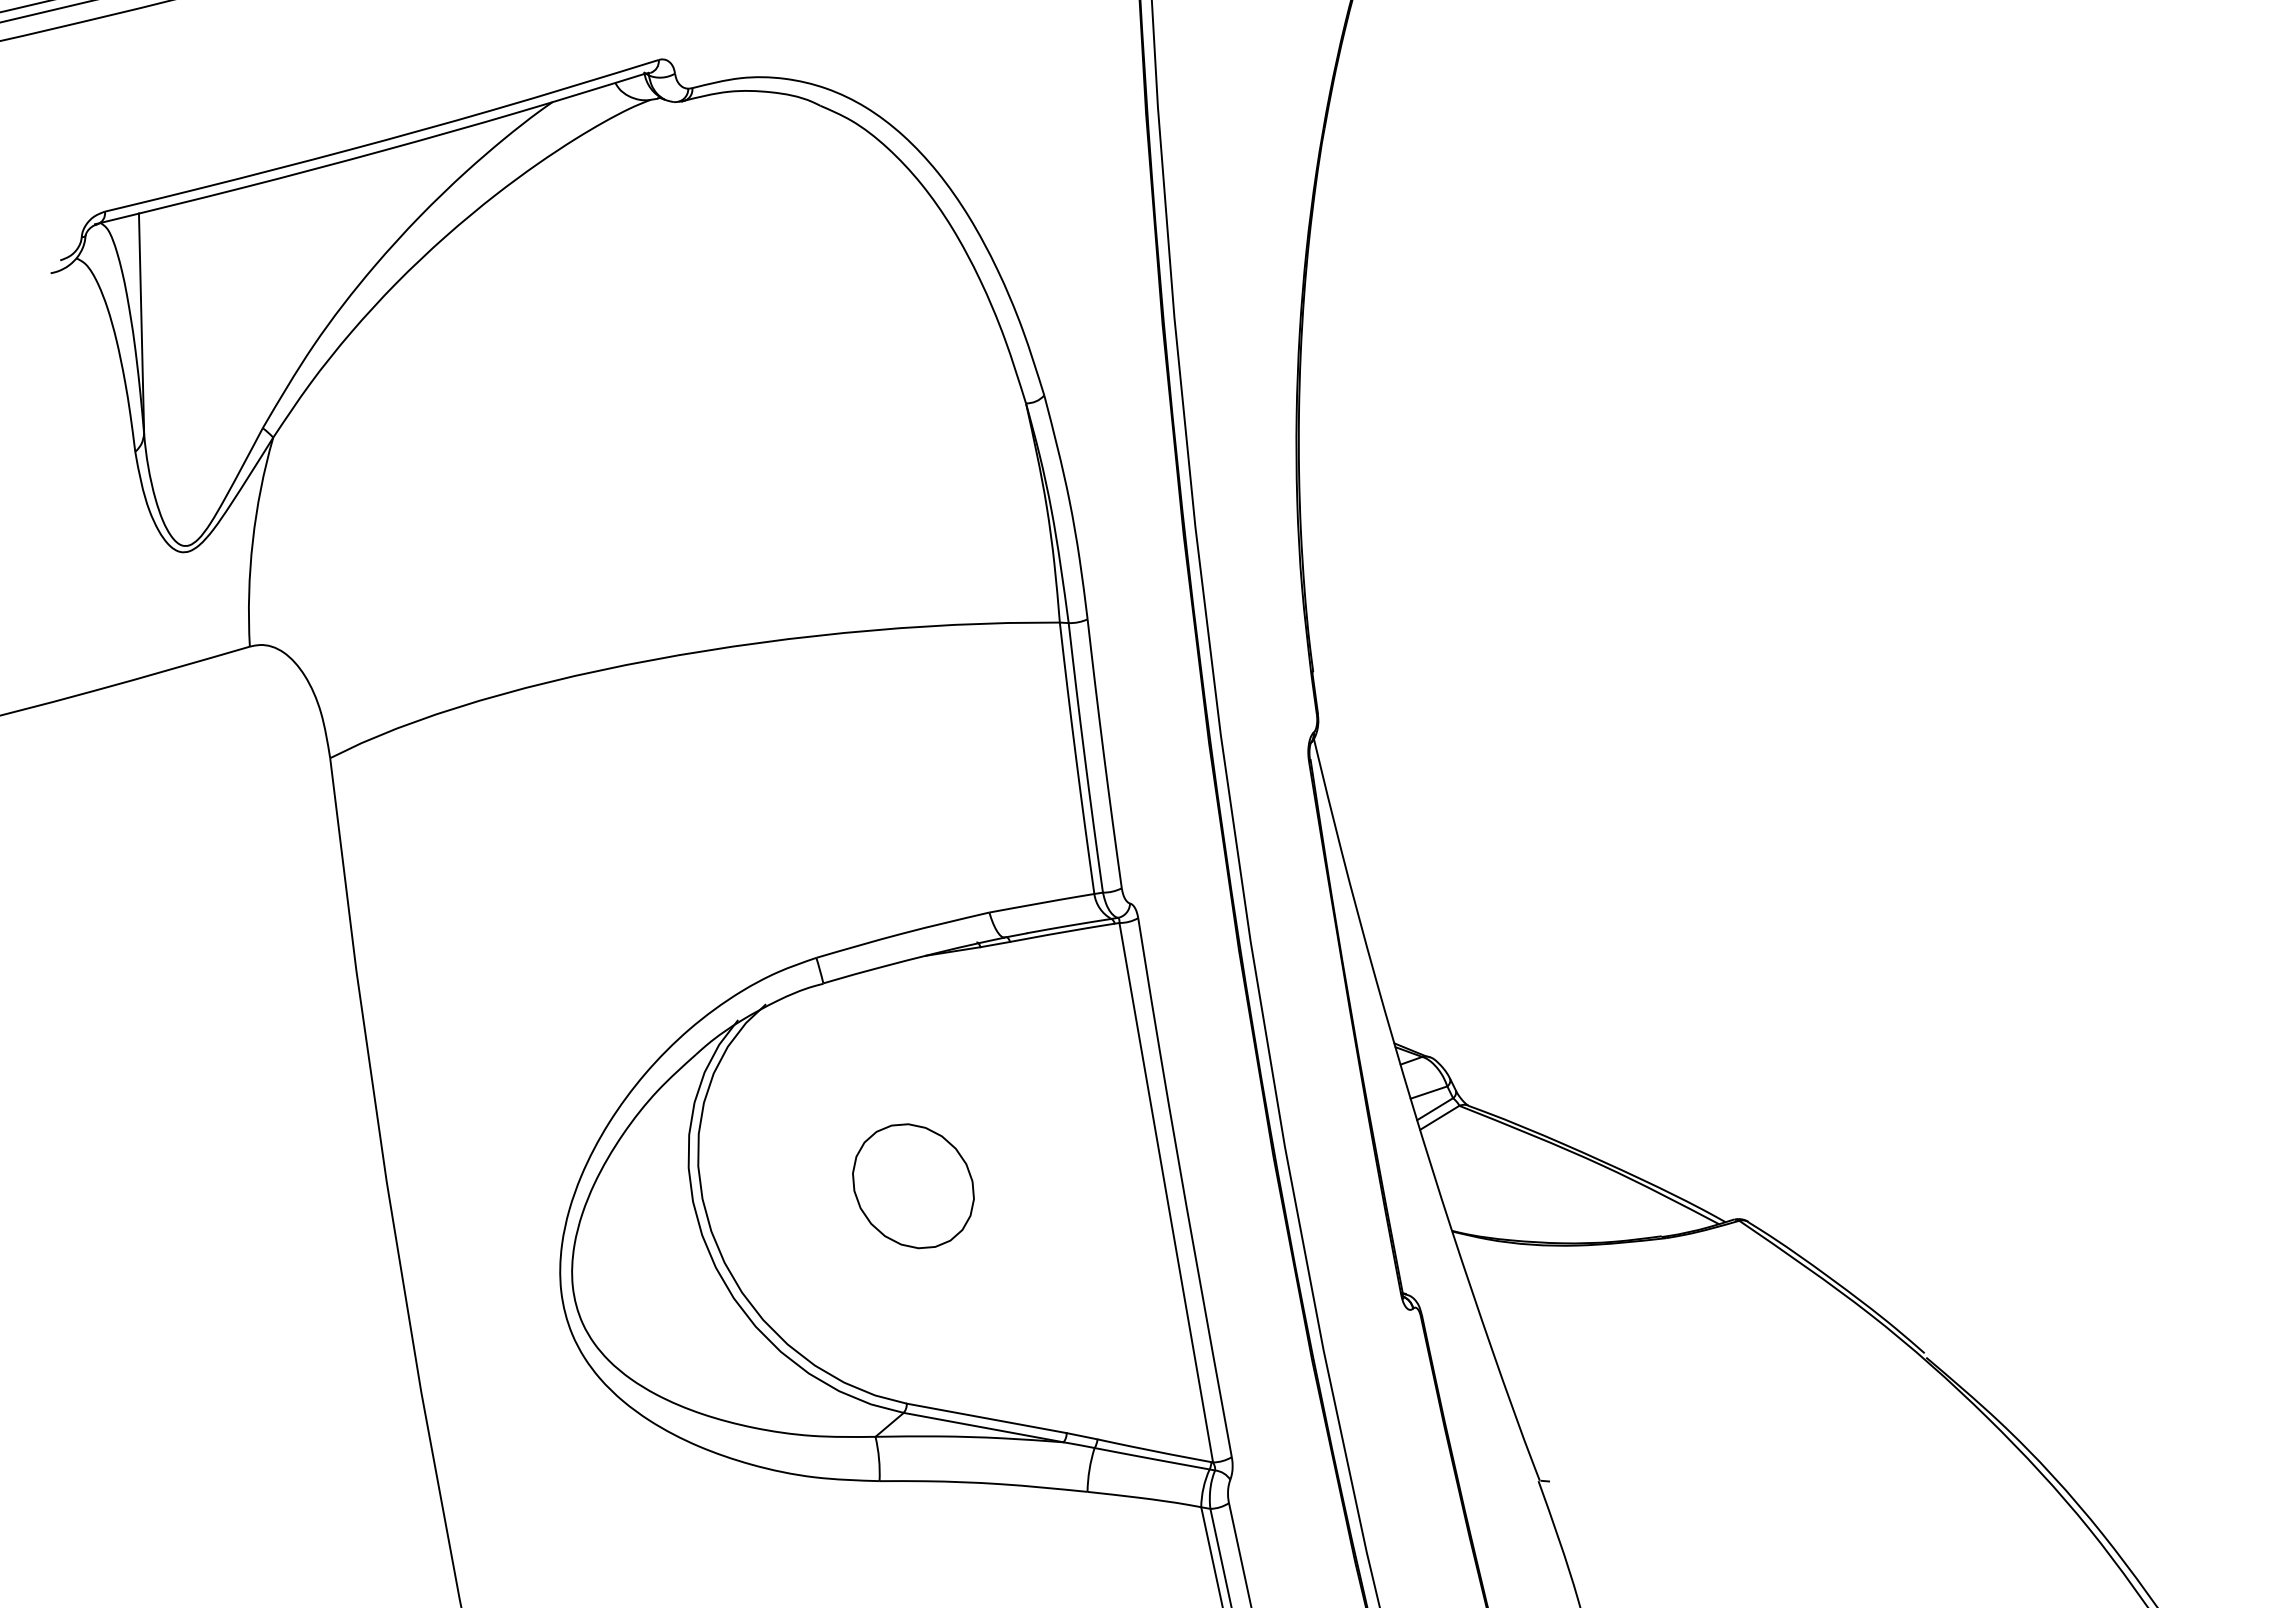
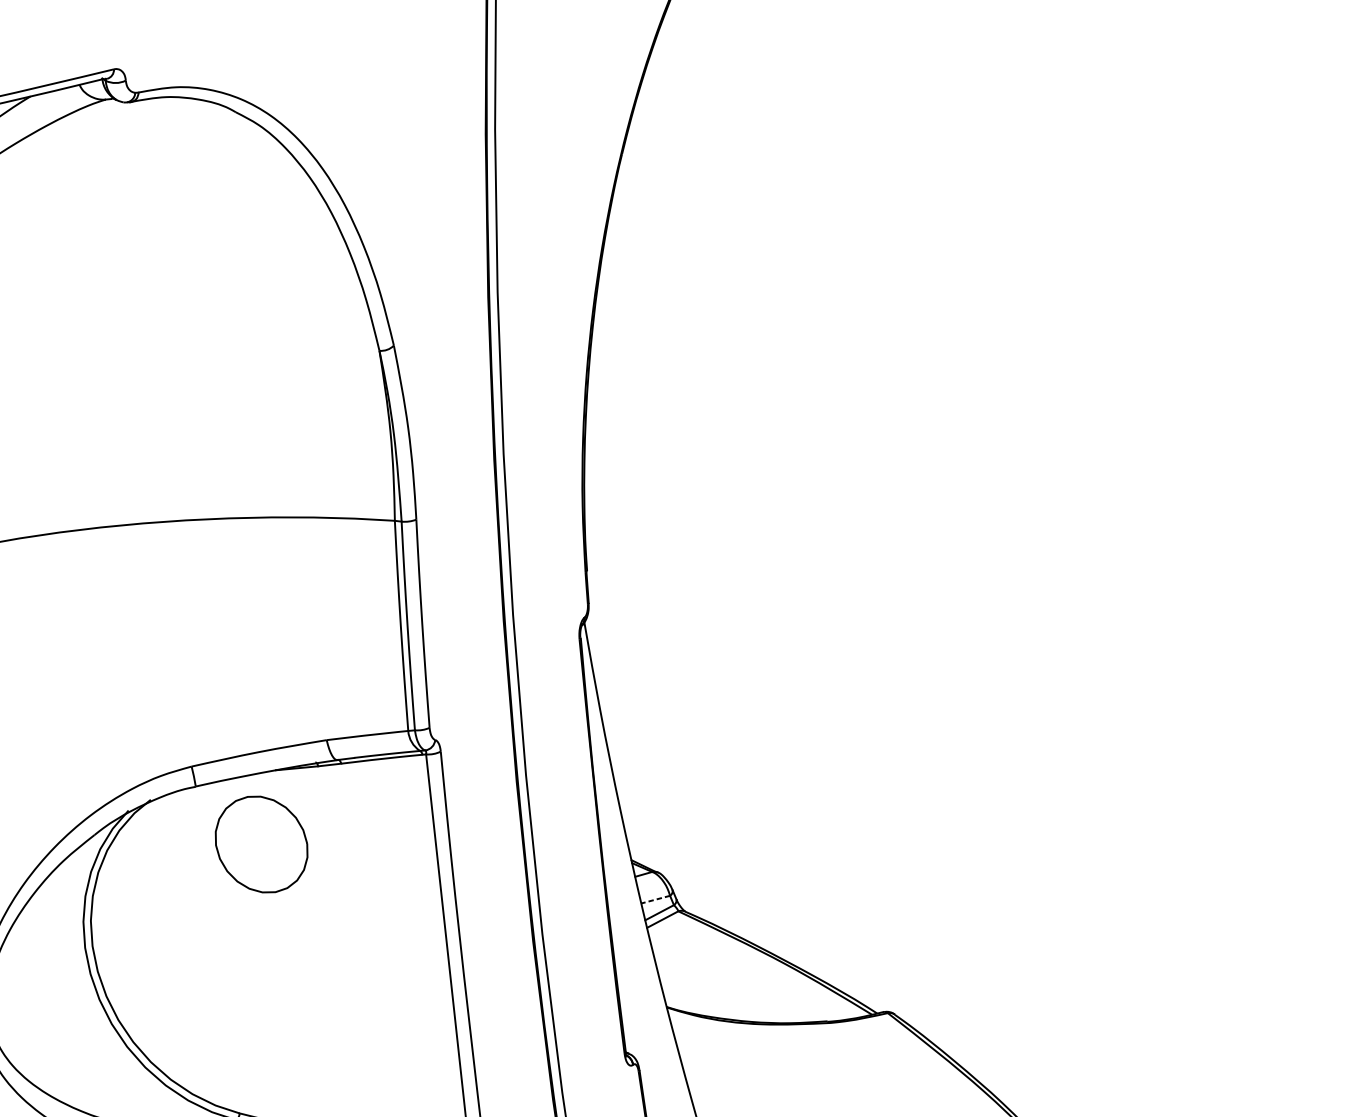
line: (1428, 1092) -> (655, 899), solid -> dashed
part: (913, 1186) -> (261, 844), moved

